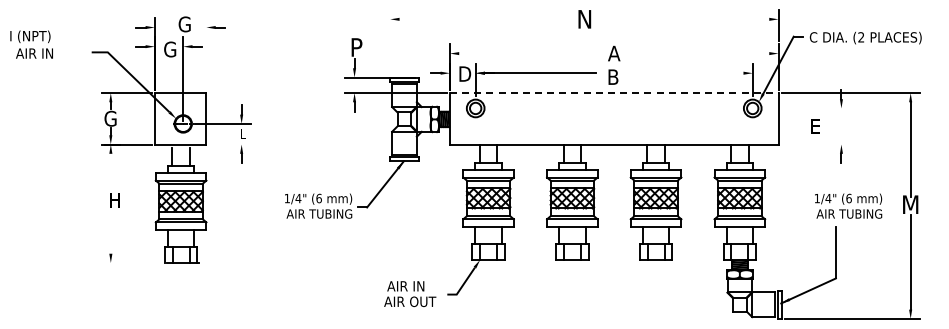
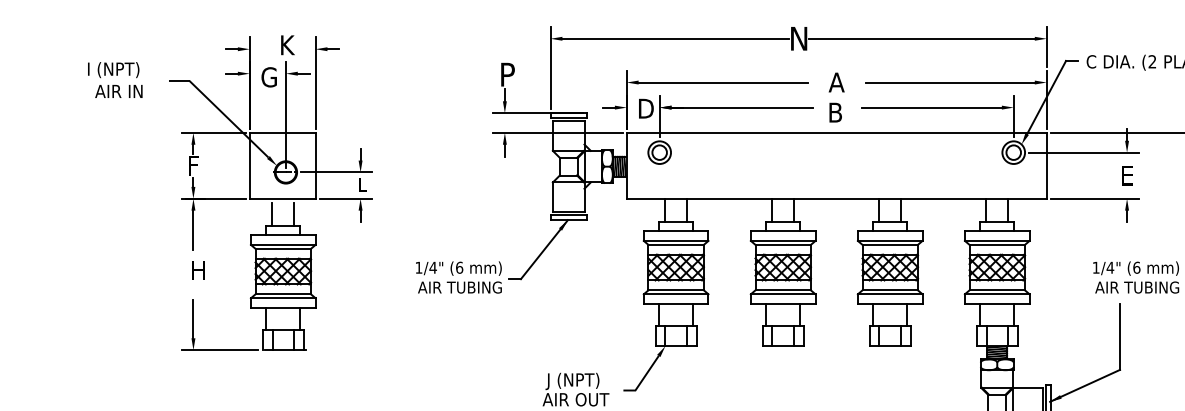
line: (487, 19) -> (674, 38), added
line: (680, 19) -> (921, 38), added
text: (184, 24) -> (287, 45), G -> K
line: (390, 42) -> (550, 68), added
text: (31, 44) -> (115, 79), moved
line: (206, 53) -> (315, 82), added
line: (525, 53) -> (723, 82), added
line: (703, 53) -> (950, 82), added
line: (688, 73) -> (931, 107), added
line: (614, 93) -> (837, 133), dashed -> solid
line: (807, 108) -> (1083, 152), added
text: (110, 118) -> (193, 165), G -> F
text: (815, 126) -> (1127, 175), moved
line: (229, 144) -> (345, 198), added
line: (815, 144) -> (1093, 198), added
line: (110, 168) -> (193, 229), added
line: (110, 238) -> (193, 318), added
line: (131, 263) -> (219, 350), added
text: (407, 287) -> (572, 381), AIR IN -> J (NPT)

